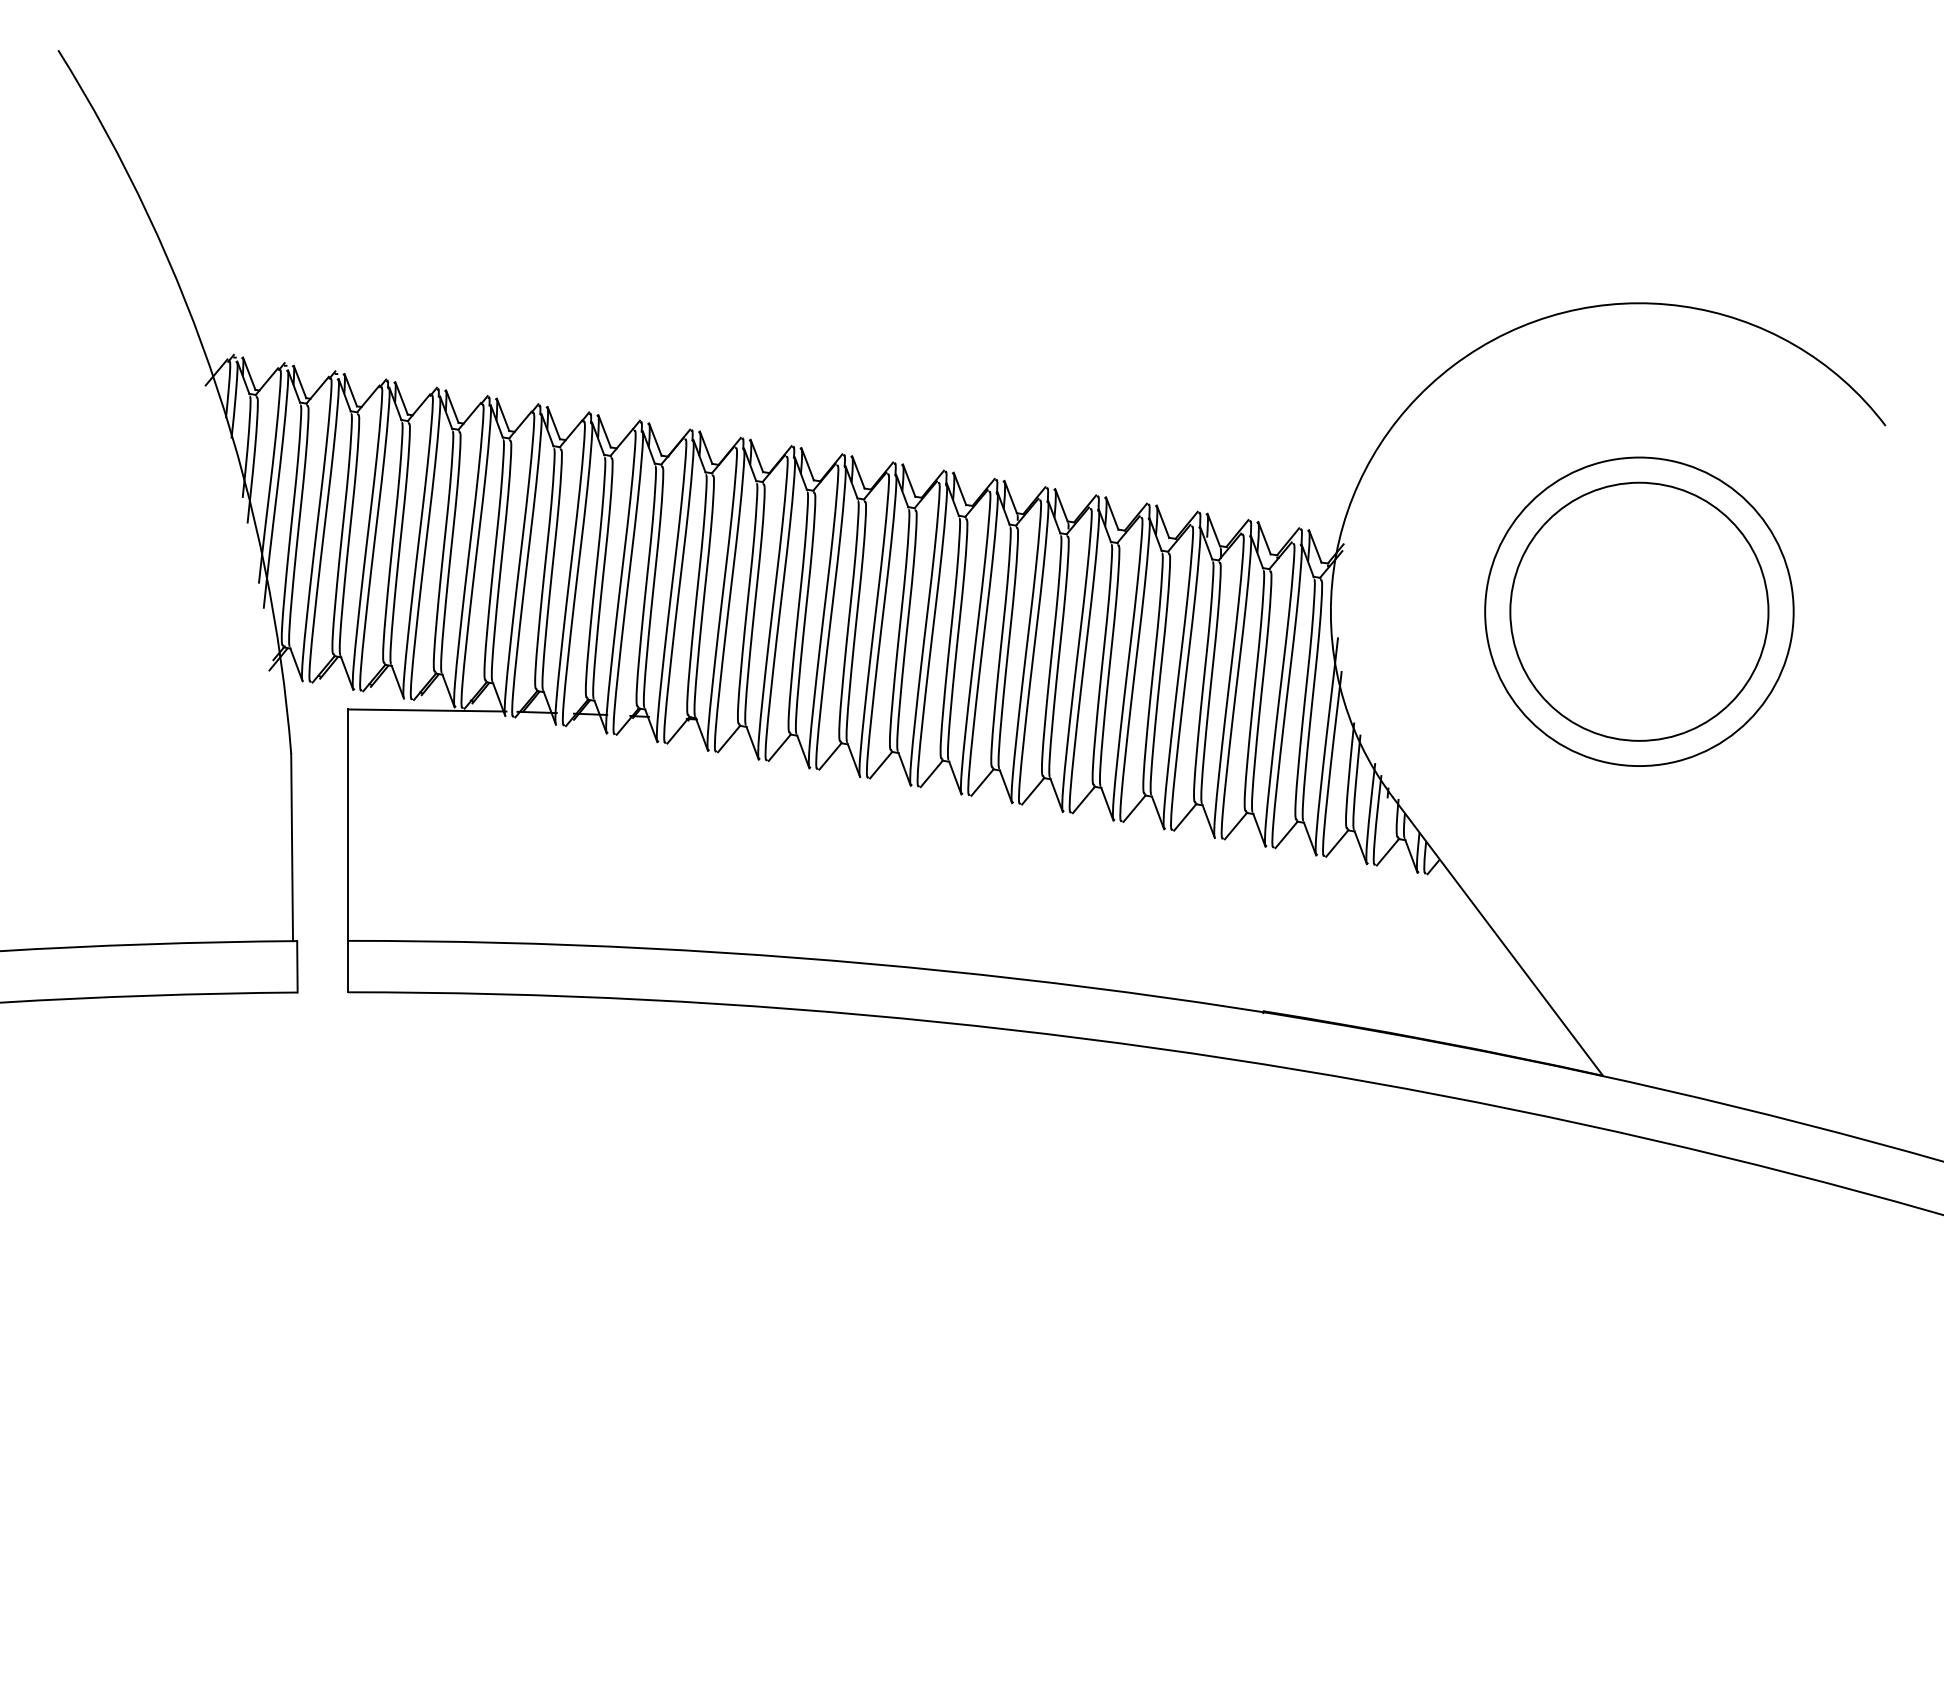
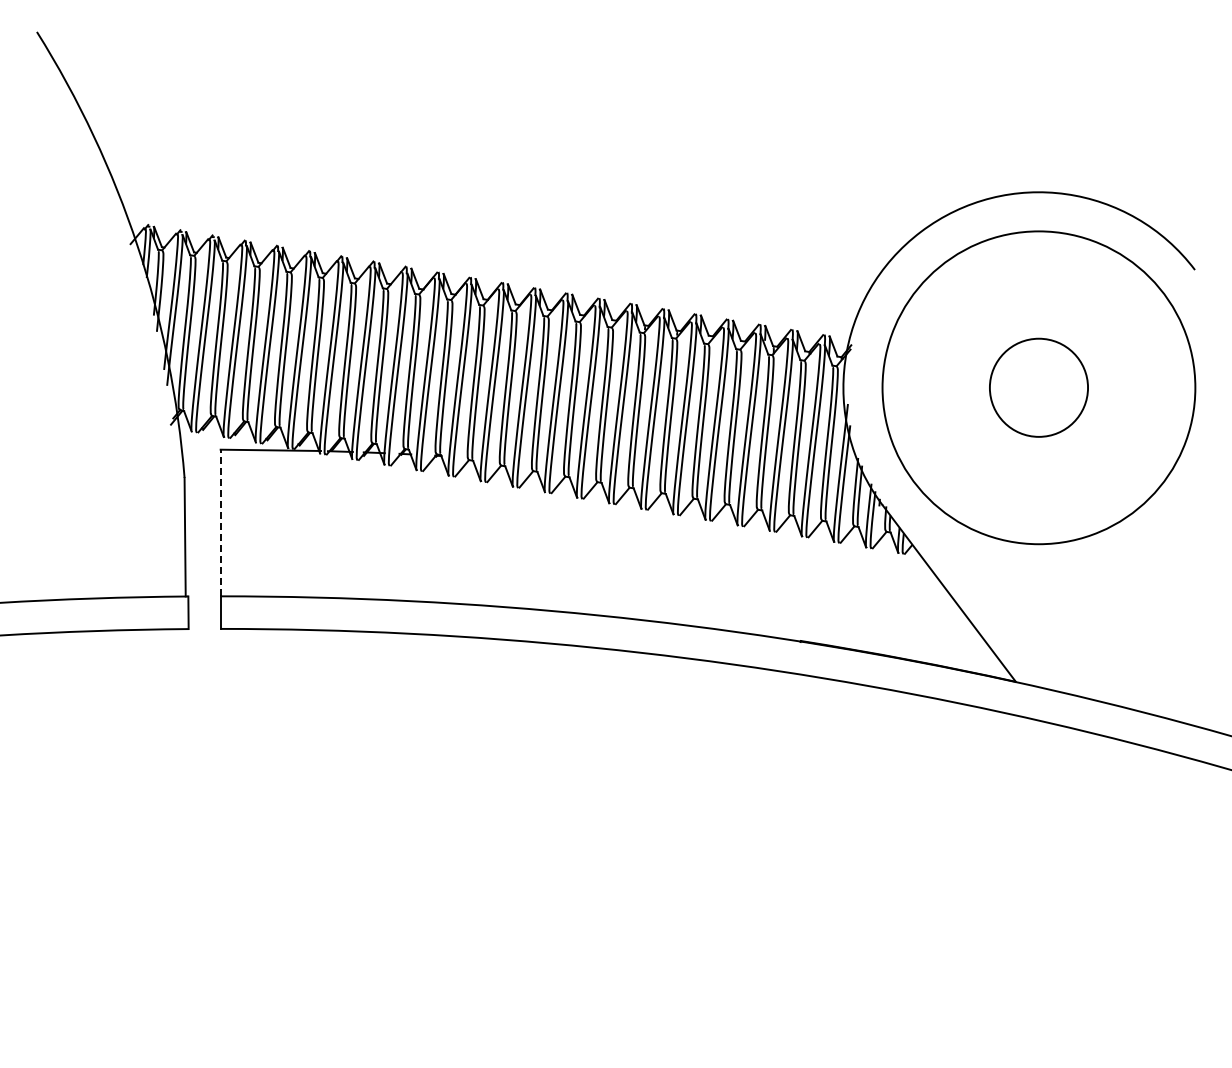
circle: (1638, 611) -> (1038, 387), size x0.6
circle: (1638, 611) -> (1038, 387), size x1.6
line: (347, 824) -> (220, 522), solid -> dashed

